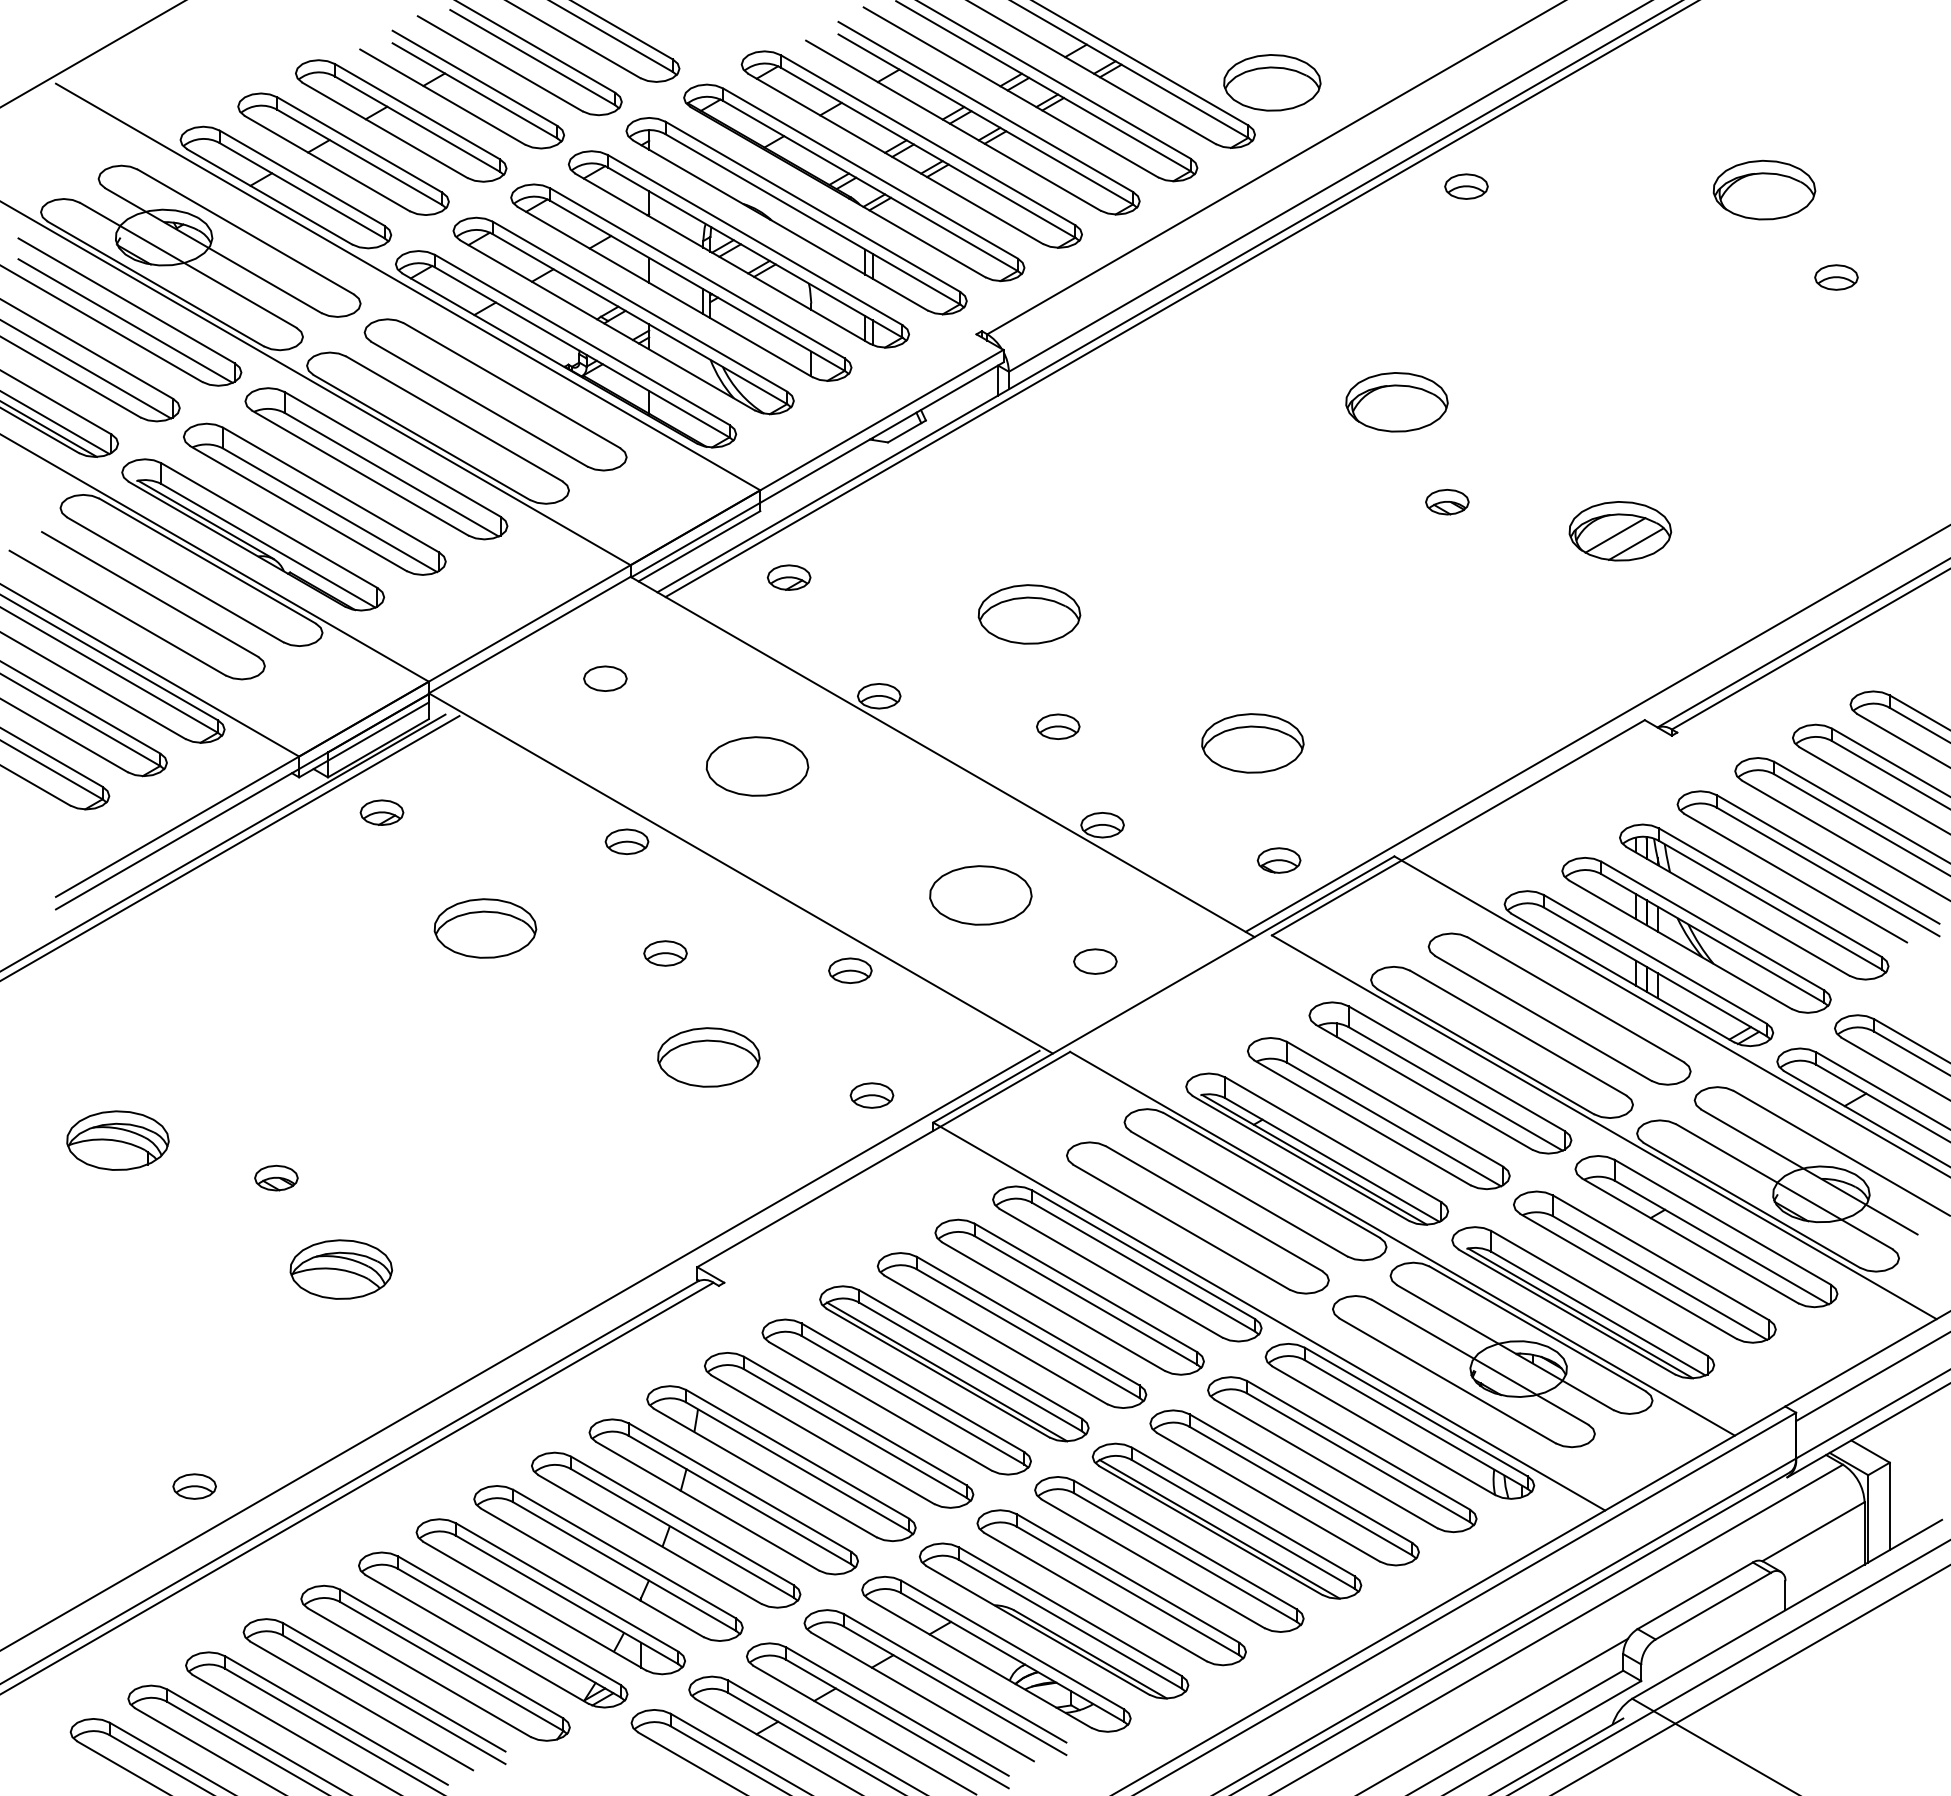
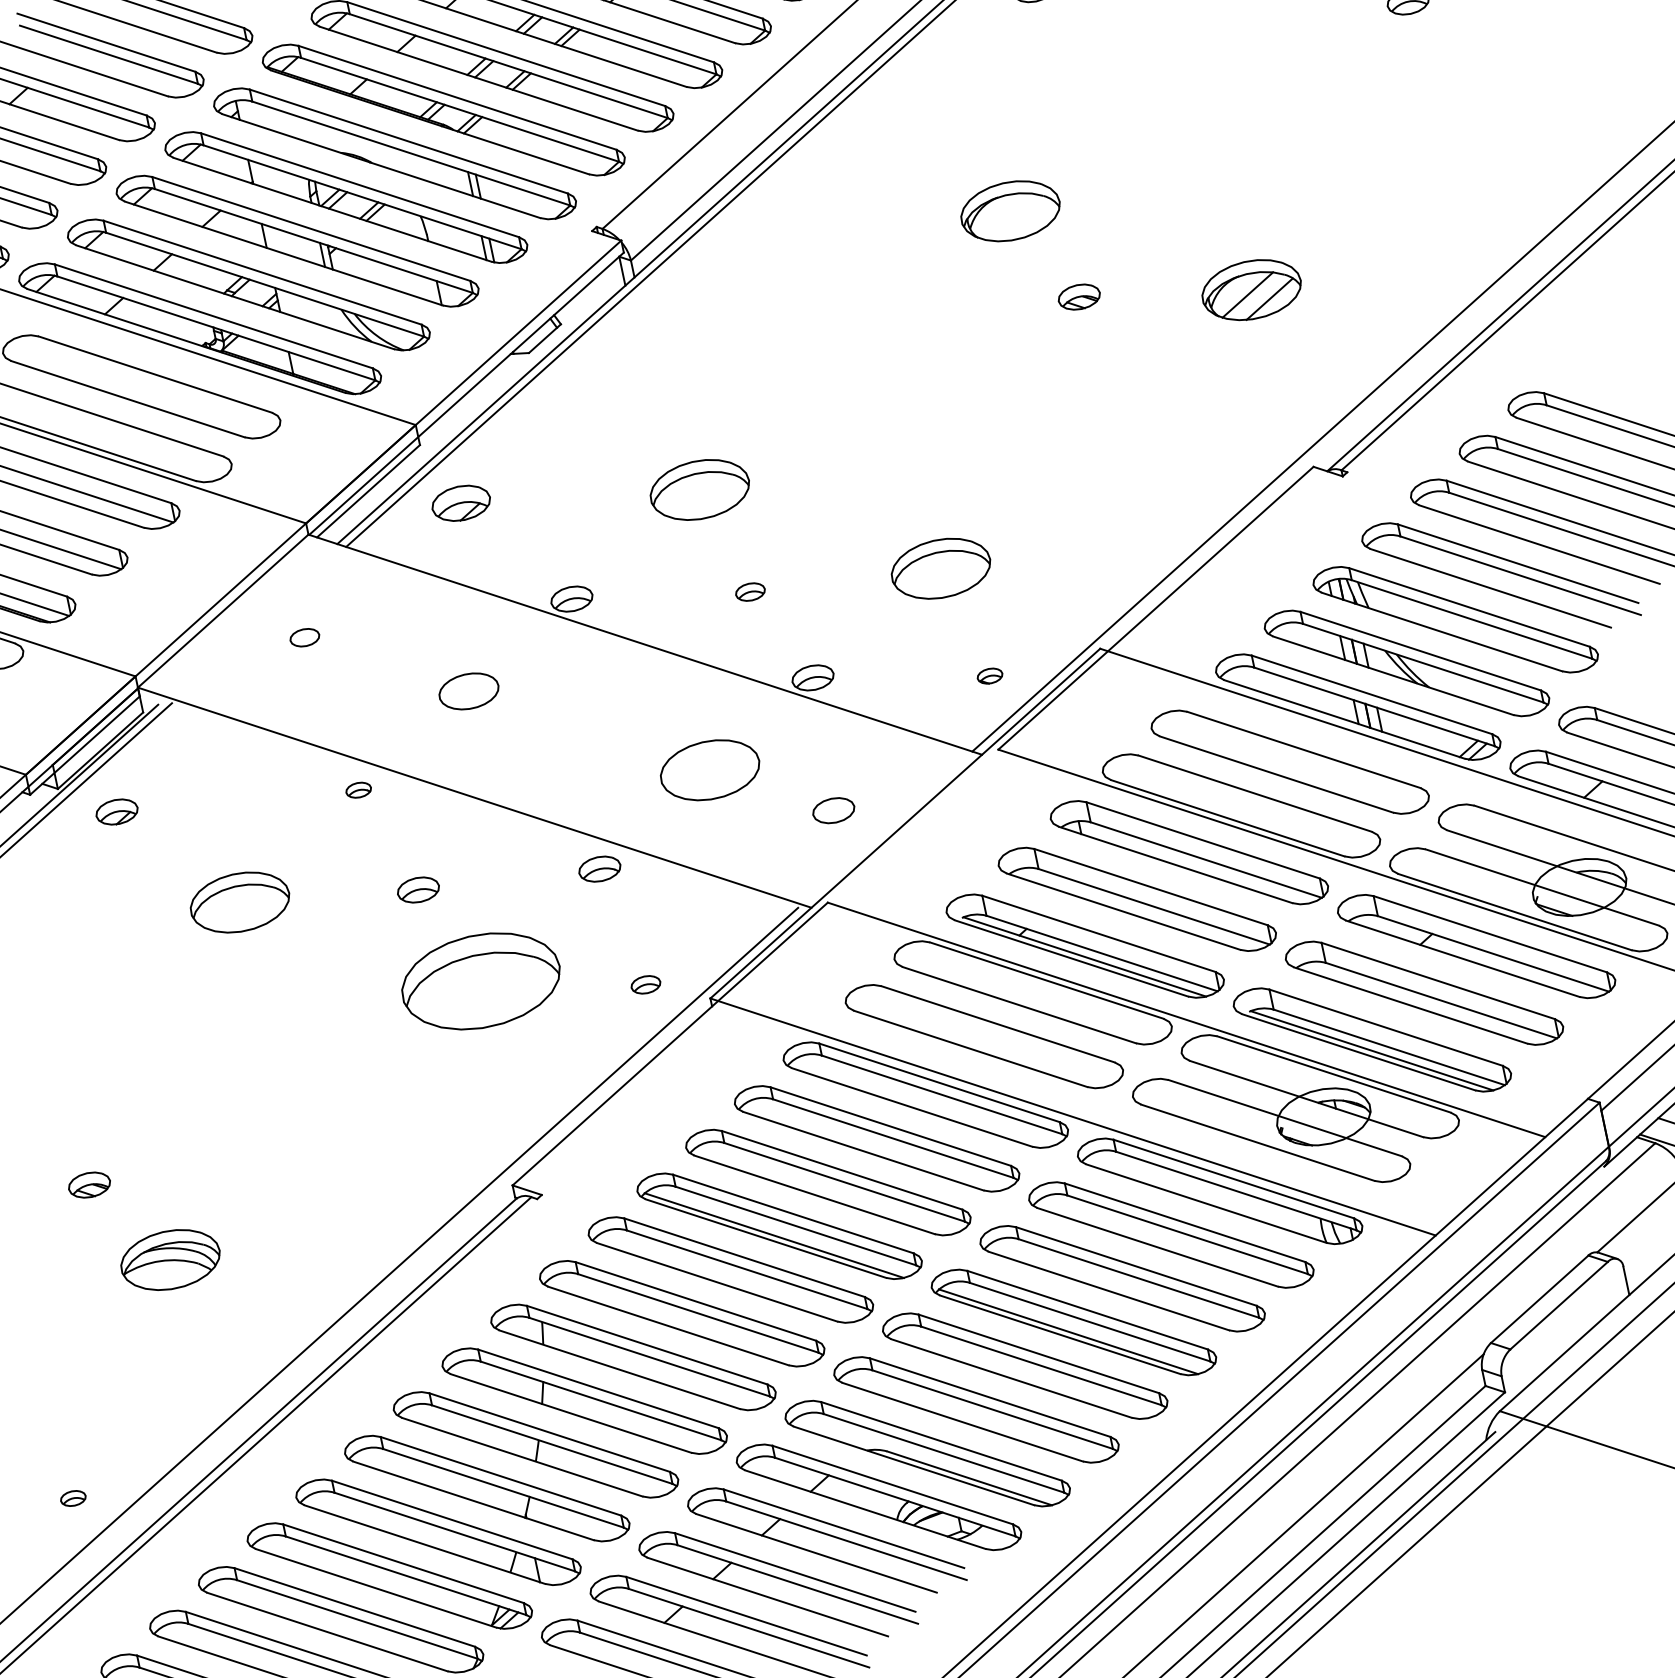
part: (788, 577) -> (460, 503), size x1.4
part: (605, 678) -> (304, 637), size x0.7
part: (1058, 726) -> (750, 591), size x0.7
part: (757, 766) -> (469, 691), size x0.6
part: (626, 841) -> (358, 790), size x0.6
part: (1278, 860) -> (989, 676), size x0.6
part: (708, 1057) -> (480, 981), size x1.6
part: (871, 1095) -> (645, 984), size x0.7
part: (194, 1486) -> (73, 1498), size x0.6

